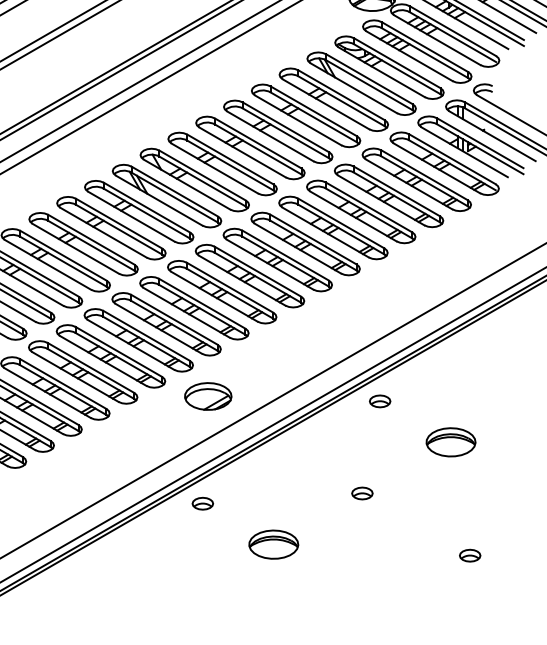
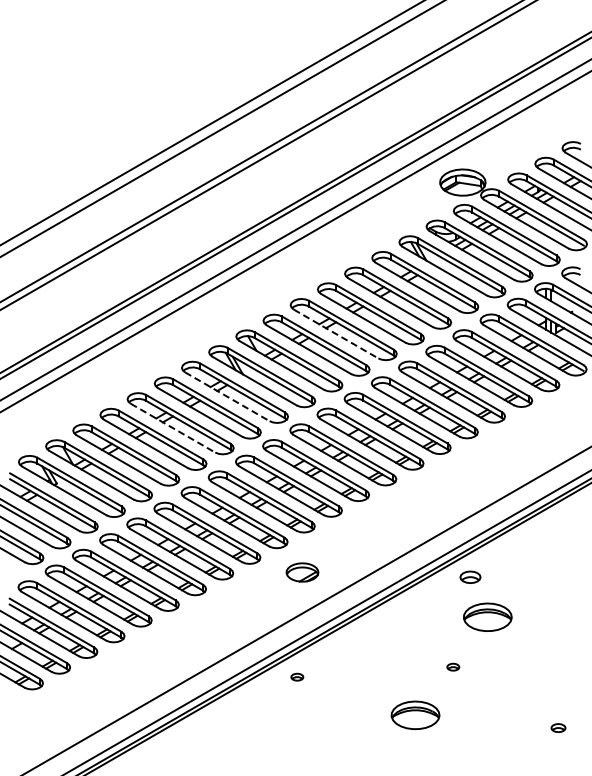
line: (243, 153) -> (336, 334), solid -> dashed
line: (131, 216) -> (227, 396), solid -> dashed
line: (76, 249) -> (173, 428), solid -> dashed
part: (208, 396) -> (302, 572), size x0.7
part: (450, 441) -> (487, 616), moved
part: (362, 492) -> (453, 666), size x0.6
part: (203, 502) -> (297, 676), size x0.6
part: (273, 543) -> (415, 714), moved
part: (470, 555) -> (558, 727), size x0.7

